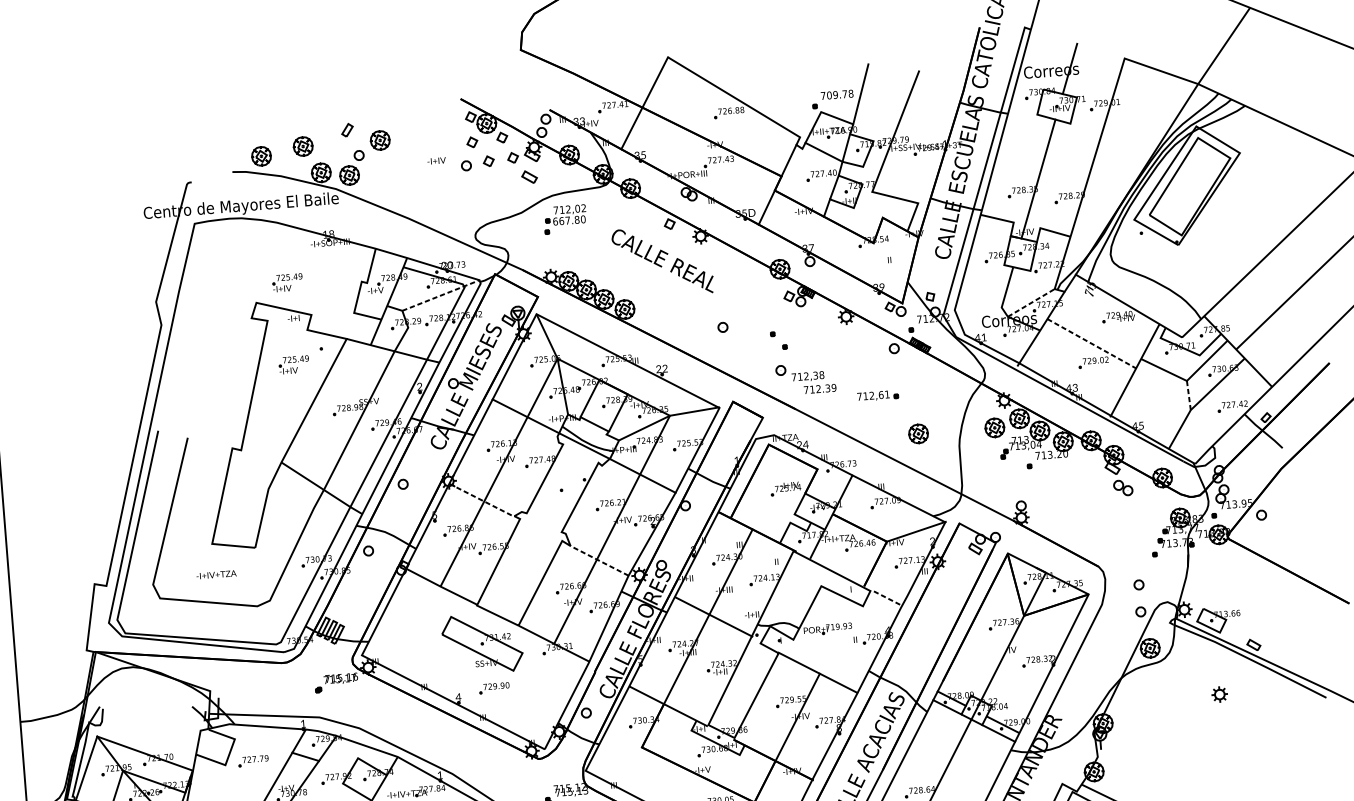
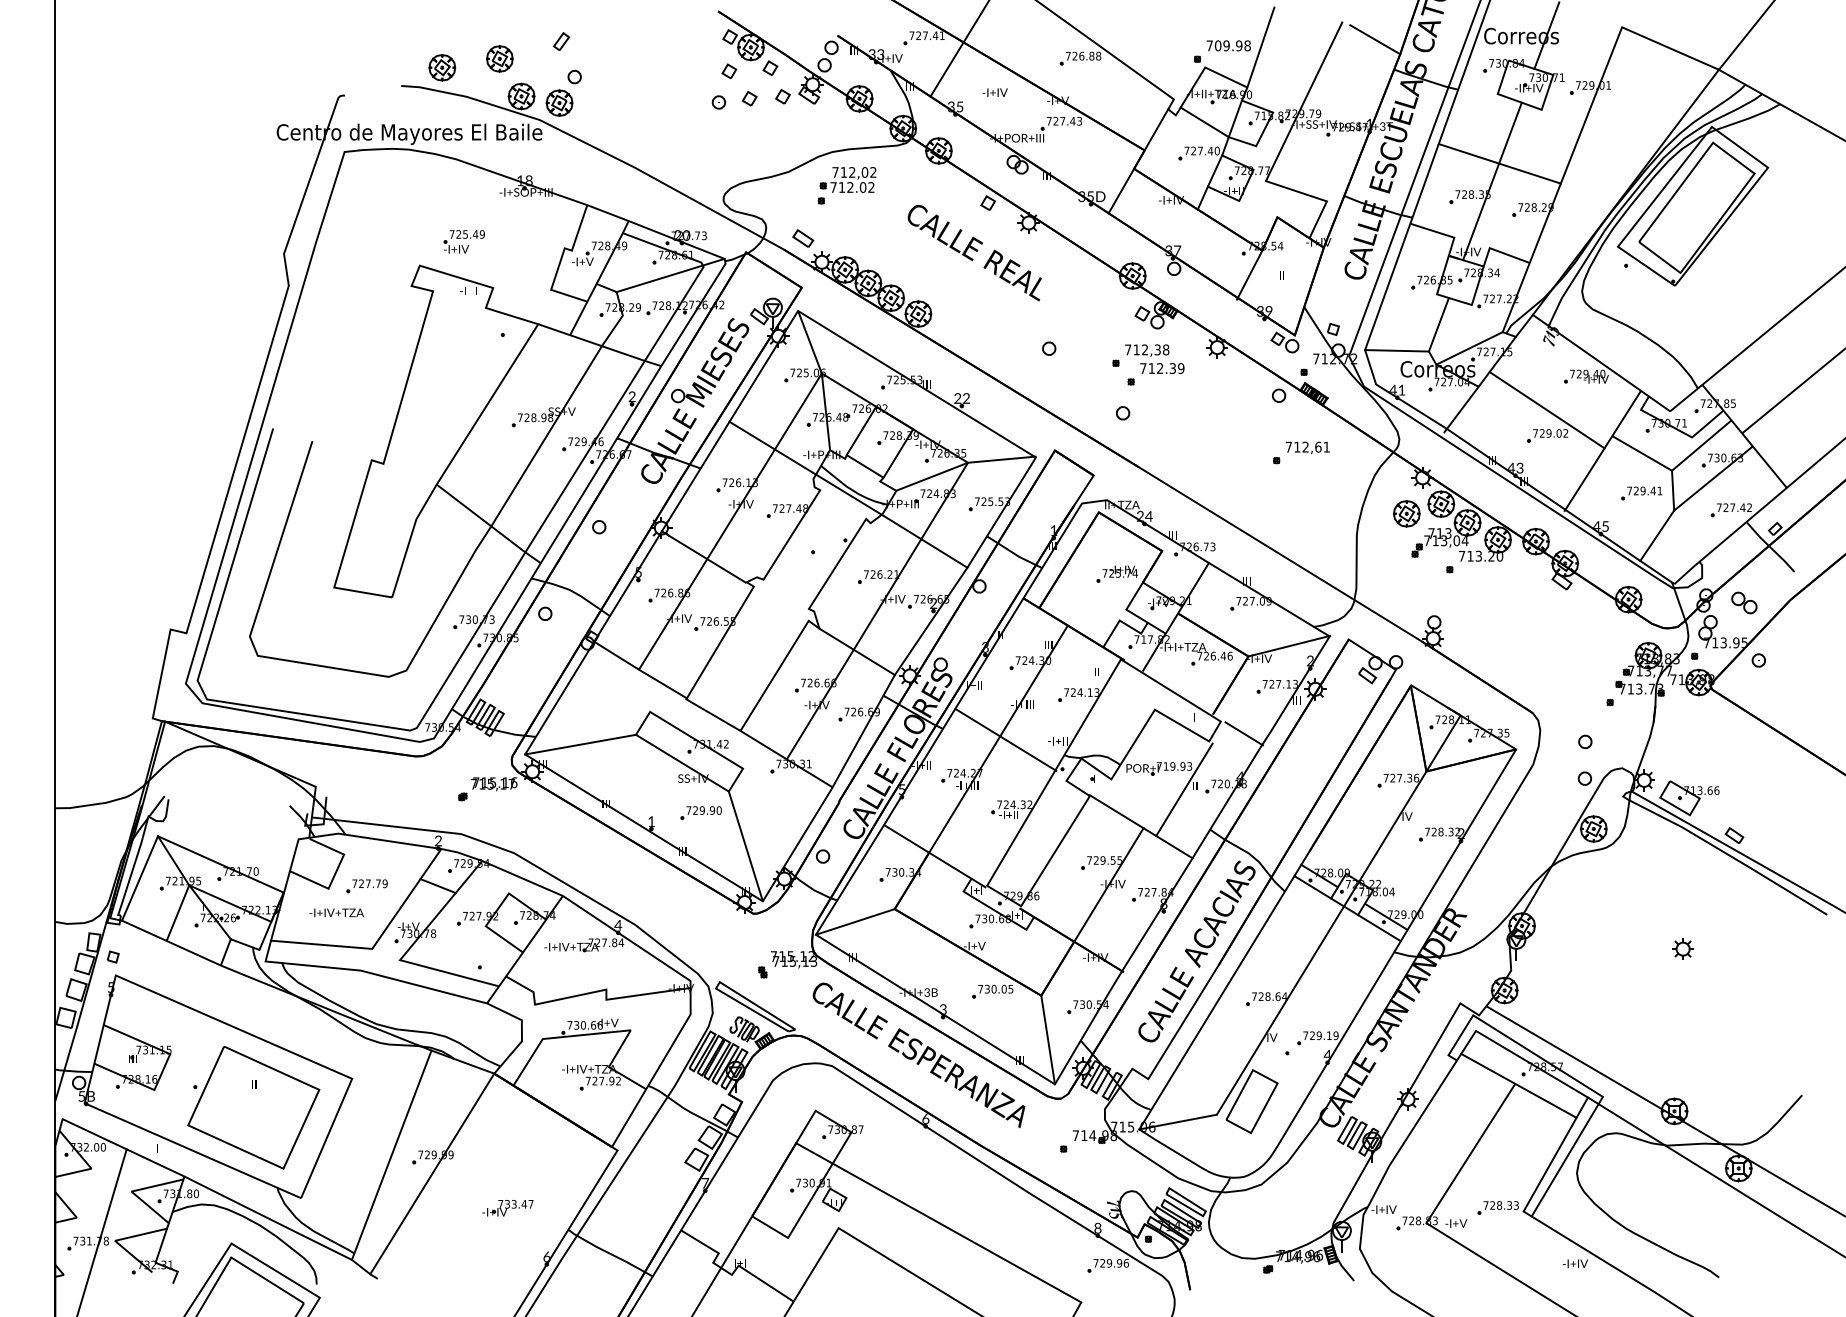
line: (944, 81) -> (1375, 39), added
text: (845, 93) -> (1239, 45), 709.78 -> 709.98
part: (379, 140) -> (604, 58), removed
text: (436, 160) -> (994, 92), moved
line: (1042, 165) -> (1499, 163), added
part: (529, 177) -> (803, 238), moved
text: (569, 220) -> (852, 187), 667.80 -> 712.02
line: (865, 261) -> (1249, 274), added
line: (441, 295) -> (671, 275), dashed -> solid
line: (1031, 302) -> (1469, 348), dashed -> solid
line: (977, 308) -> (1396, 350), added
line: (1092, 343) -> (1547, 410), dashed -> solid
part: (293, 364) -> (463, 353), removed
text: (813, 382) -> (1154, 358), moved
text: (873, 395) -> (1307, 447), moved
line: (1189, 395) -> (1673, 490), dashed -> solid
part: (1165, 399) -> (1641, 493), added
part: (918, 433) -> (1302, 513), removed
part: (1123, 487) -> (1744, 602), moved
line: (482, 500) -> (704, 557), dashed -> solid
line: (599, 560) -> (856, 651), dashed -> solid
text: (216, 574) -> (336, 912), moved
line: (888, 598) -> (1244, 733), dashed -> solid
line: (847, 642) -> (1184, 789), added
line: (401, 644) -> (580, 744), added
part: (1219, 694) -> (1682, 948), moved
text: (458, 697) -> (651, 821), 4 -> 1
line: (528, 710) -> (745, 846), added
text: (303, 723) -> (438, 840), 1 -> 2
line: (613, 758) -> (854, 921), added
text: (440, 775) -> (618, 925), 1 -> 4

